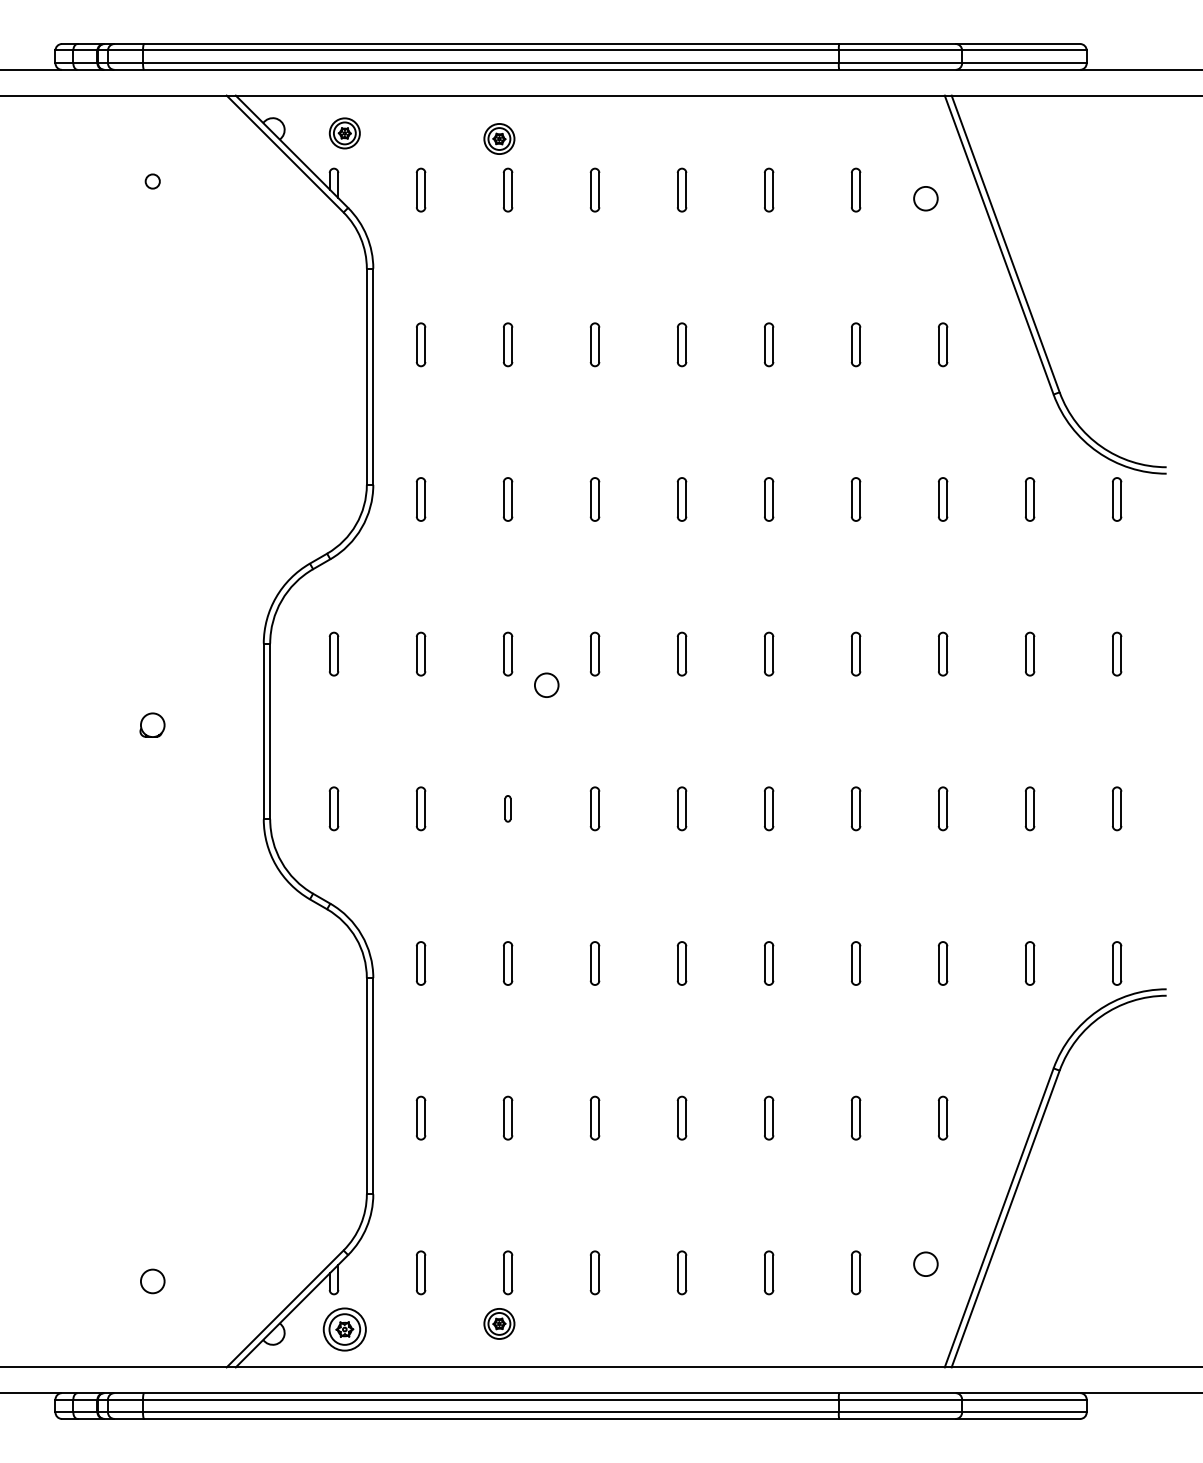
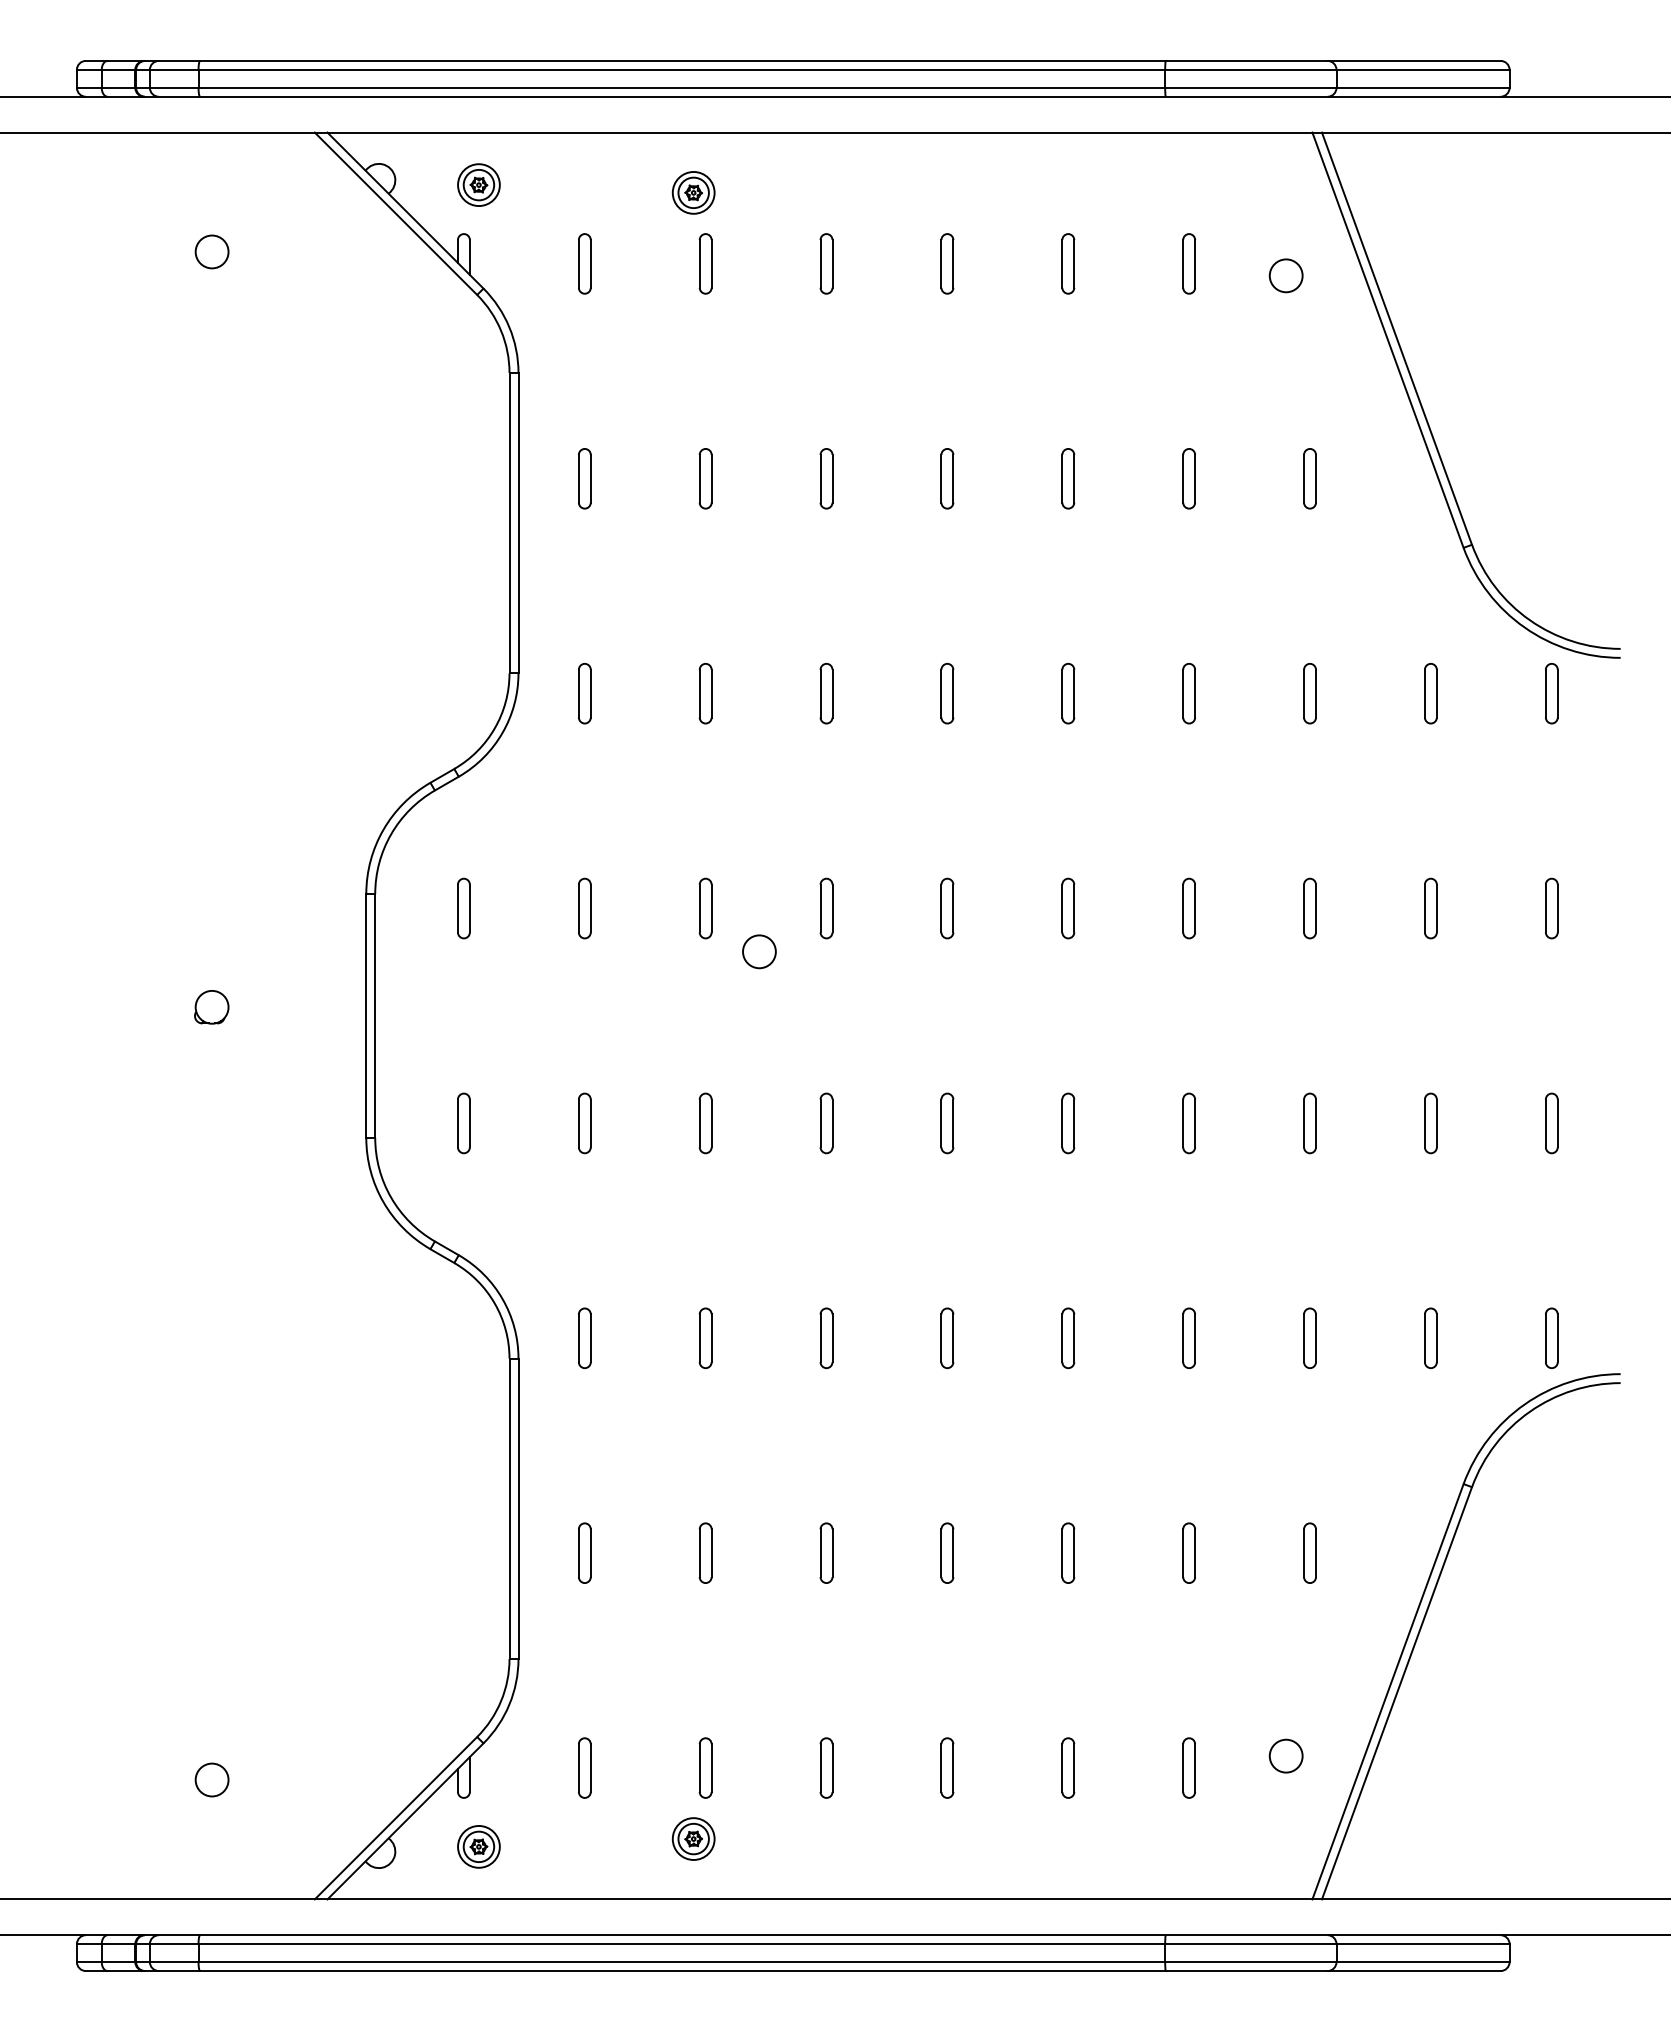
circle: (152, 181) -> (211, 251), size x1.67
part: (507, 808) -> (705, 1123), size x1.67
part: (344, 1329) -> (478, 1846), size x0.71

